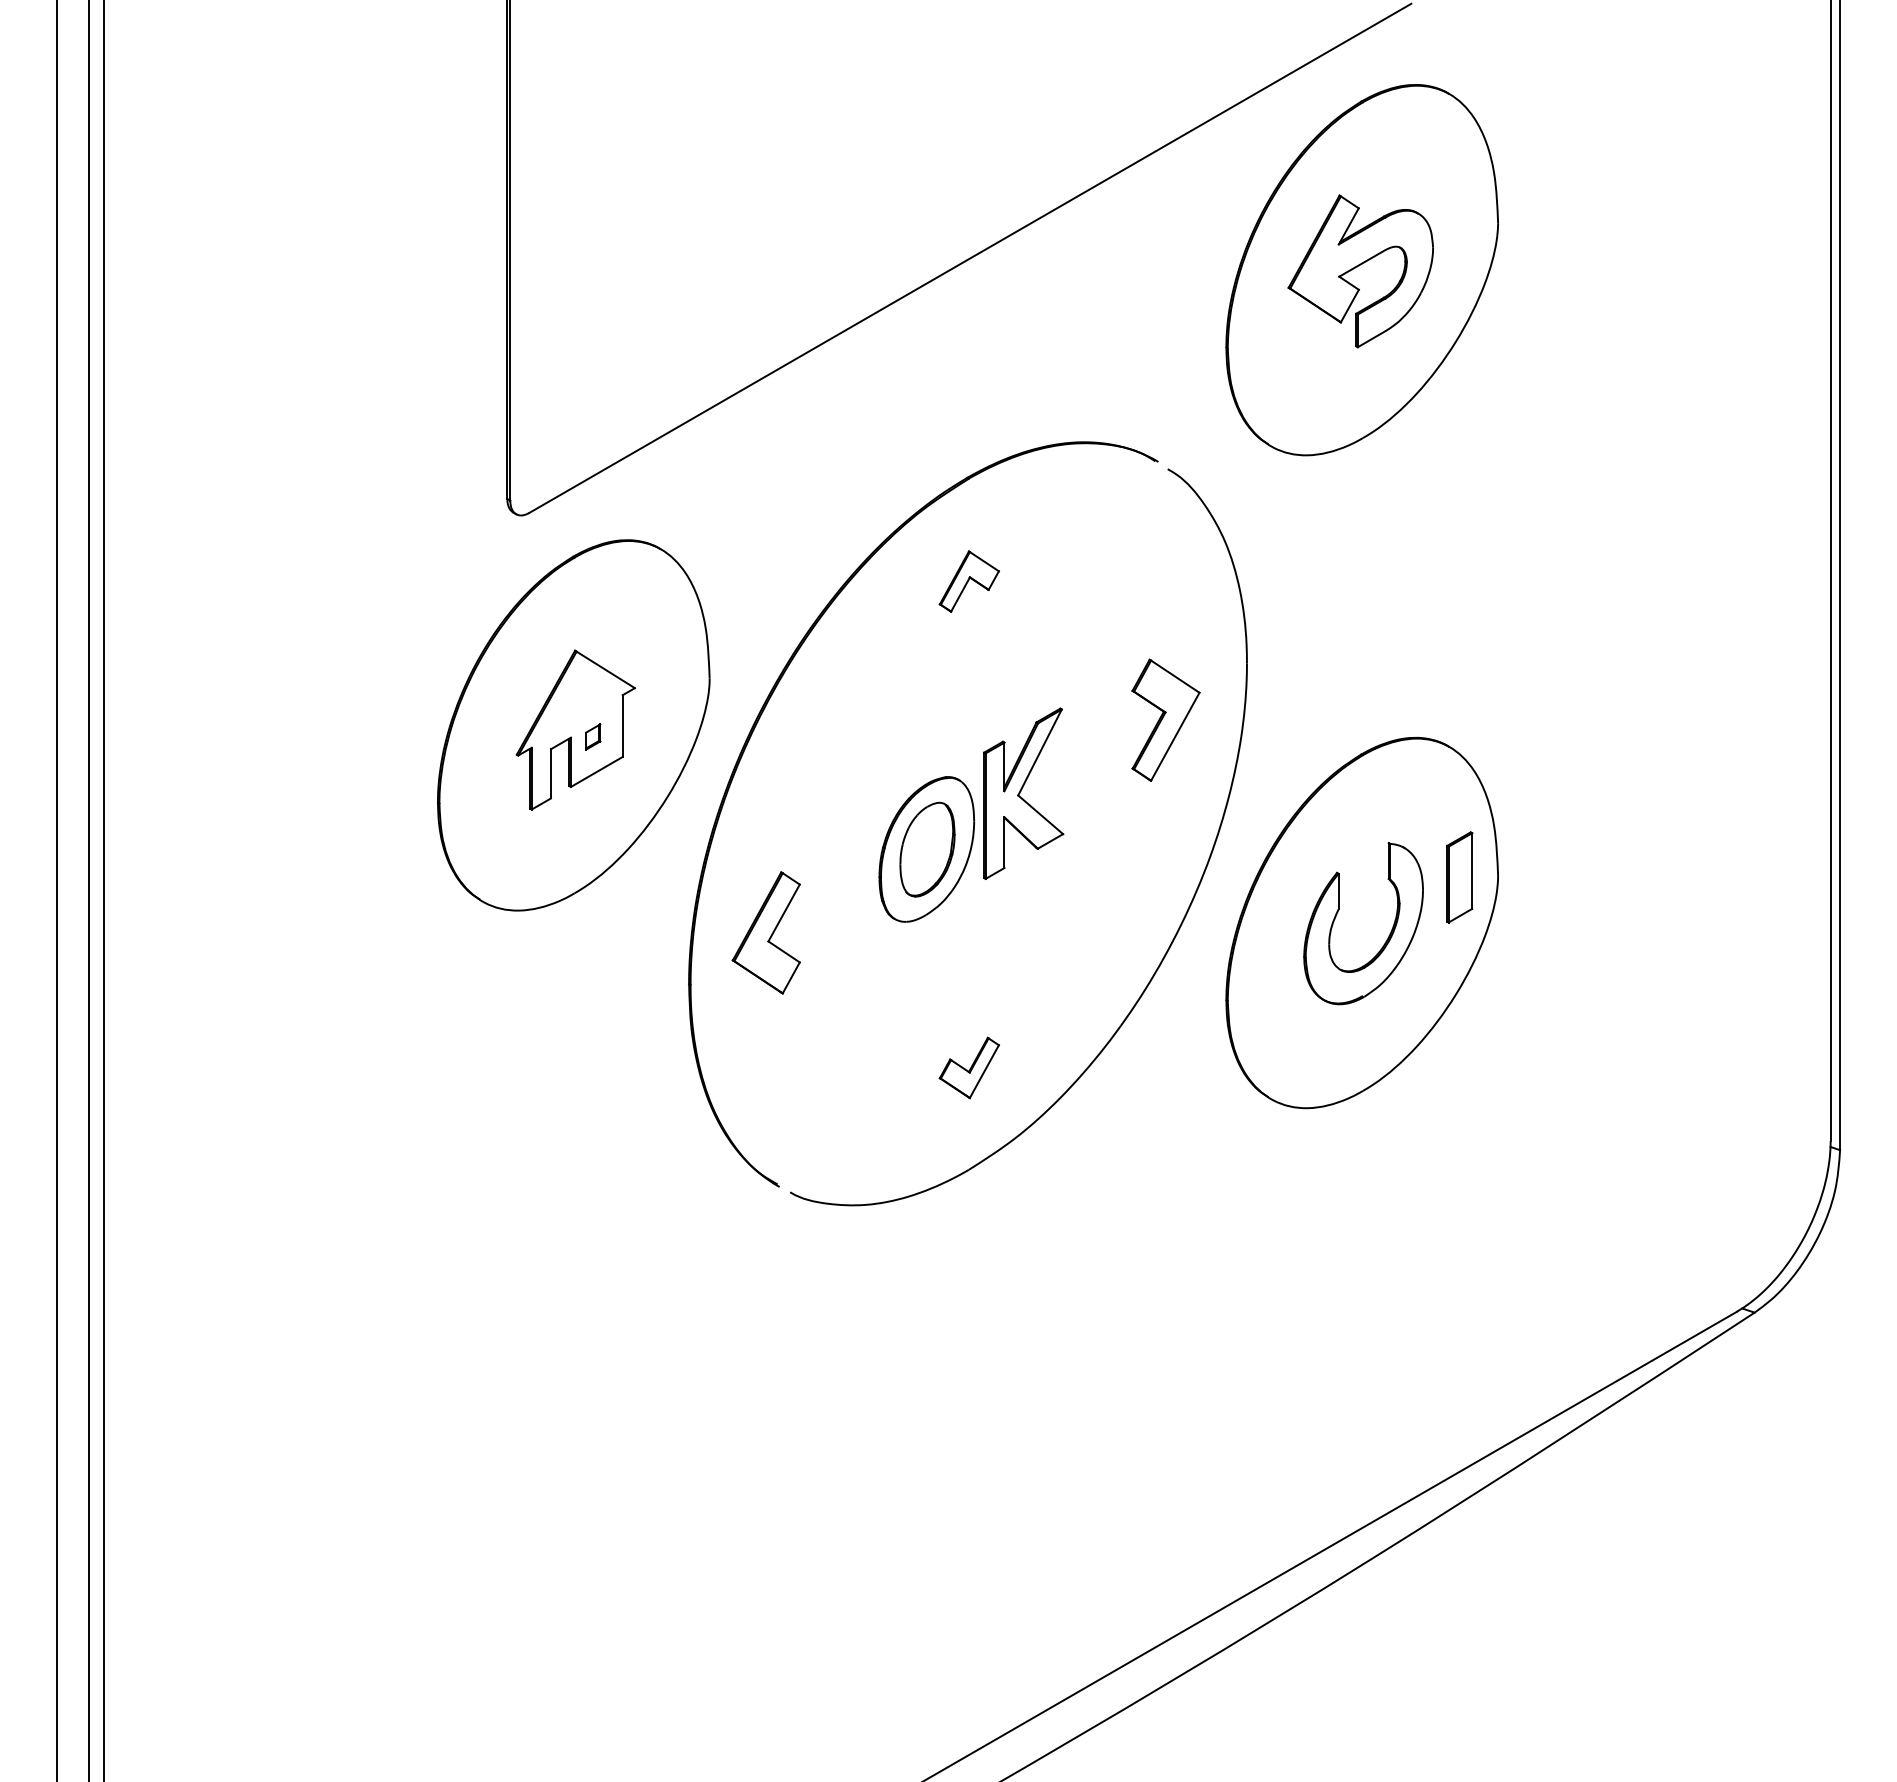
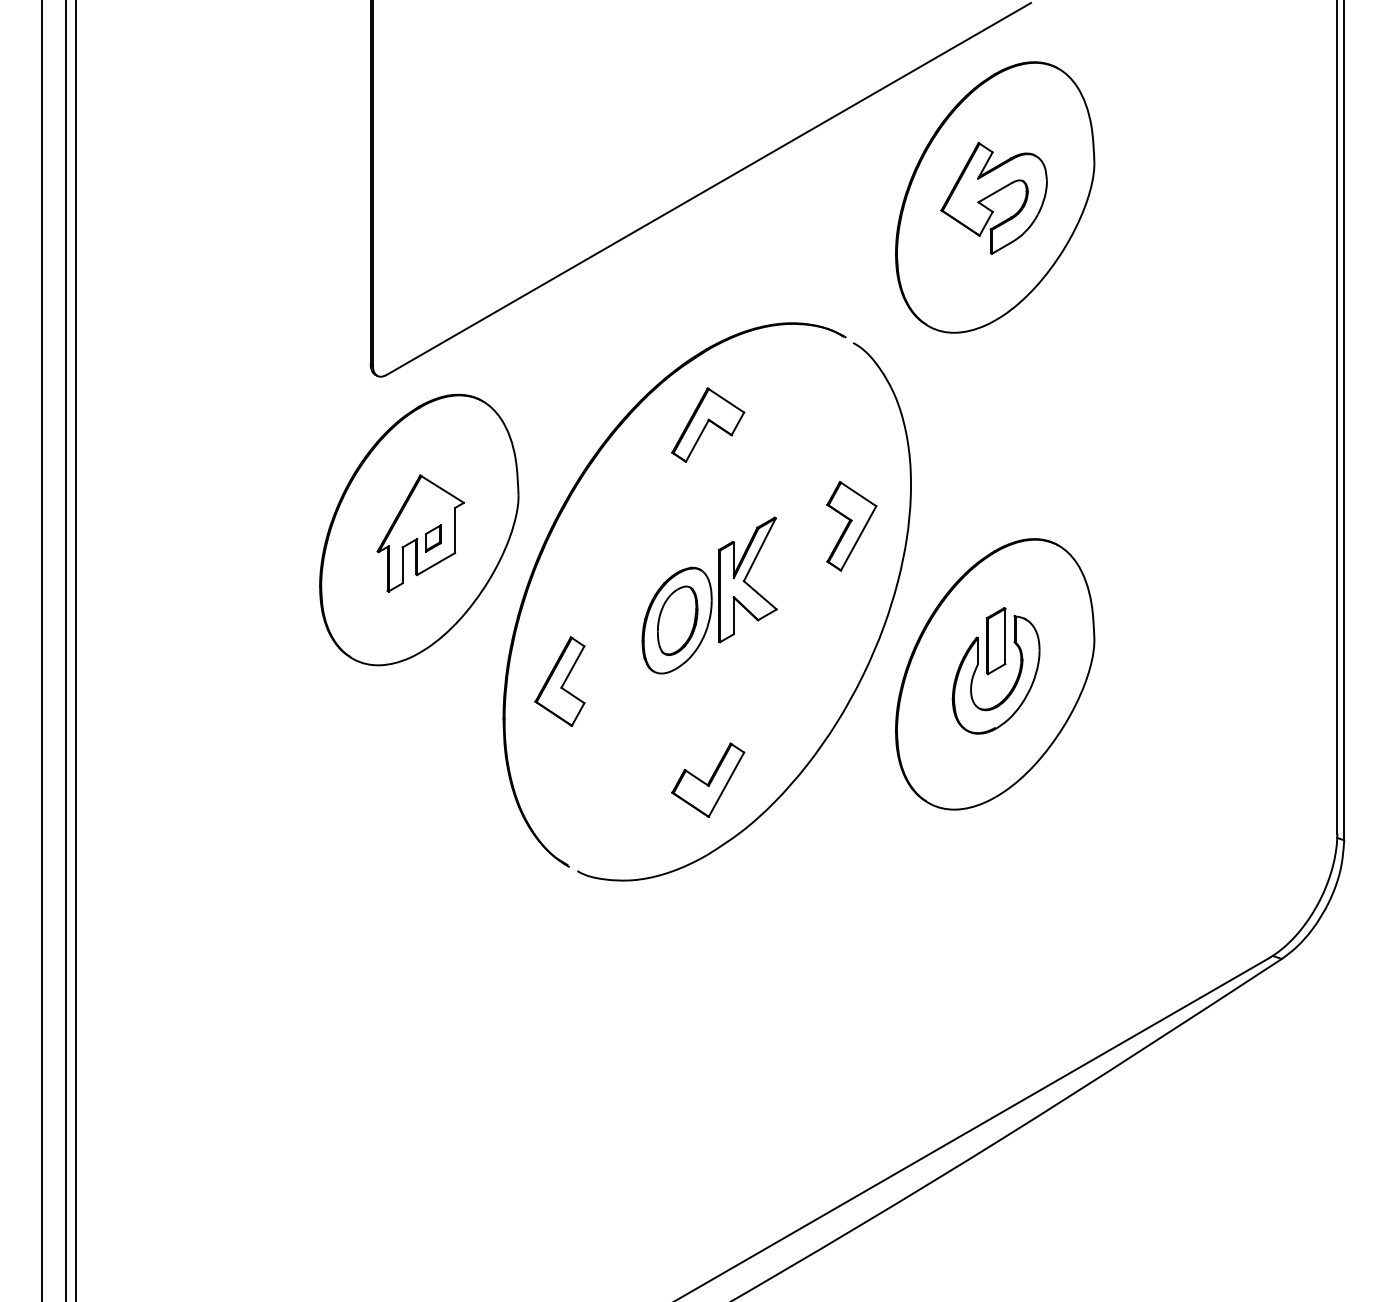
part: (969, 581) -> (708, 424), size x1.67
part: (593, 736) -> (433, 538), size x1.43
part: (1459, 877) -> (996, 641), moved
part: (969, 1067) -> (708, 779), size x1.67

